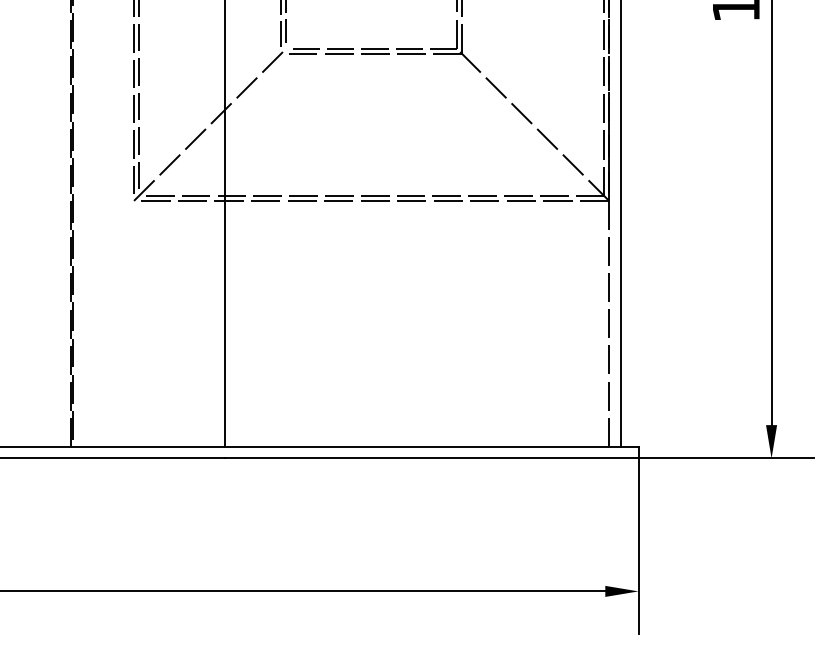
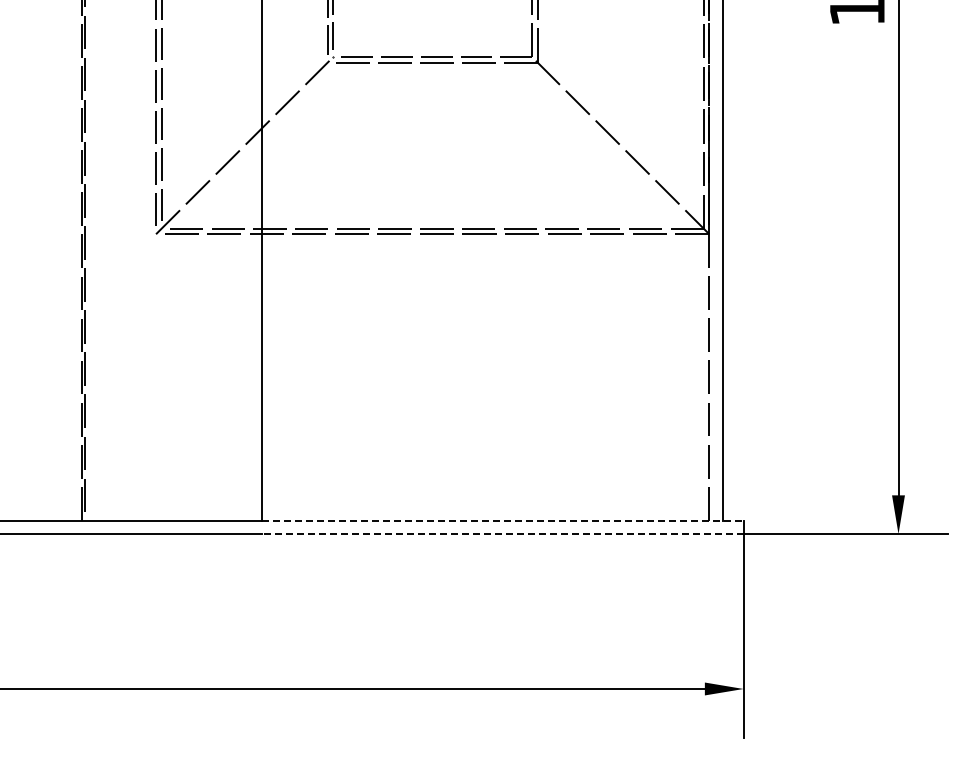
line: (431, 446) -> (502, 520), solid -> dashed
line: (431, 458) -> (502, 534), solid -> dashed

